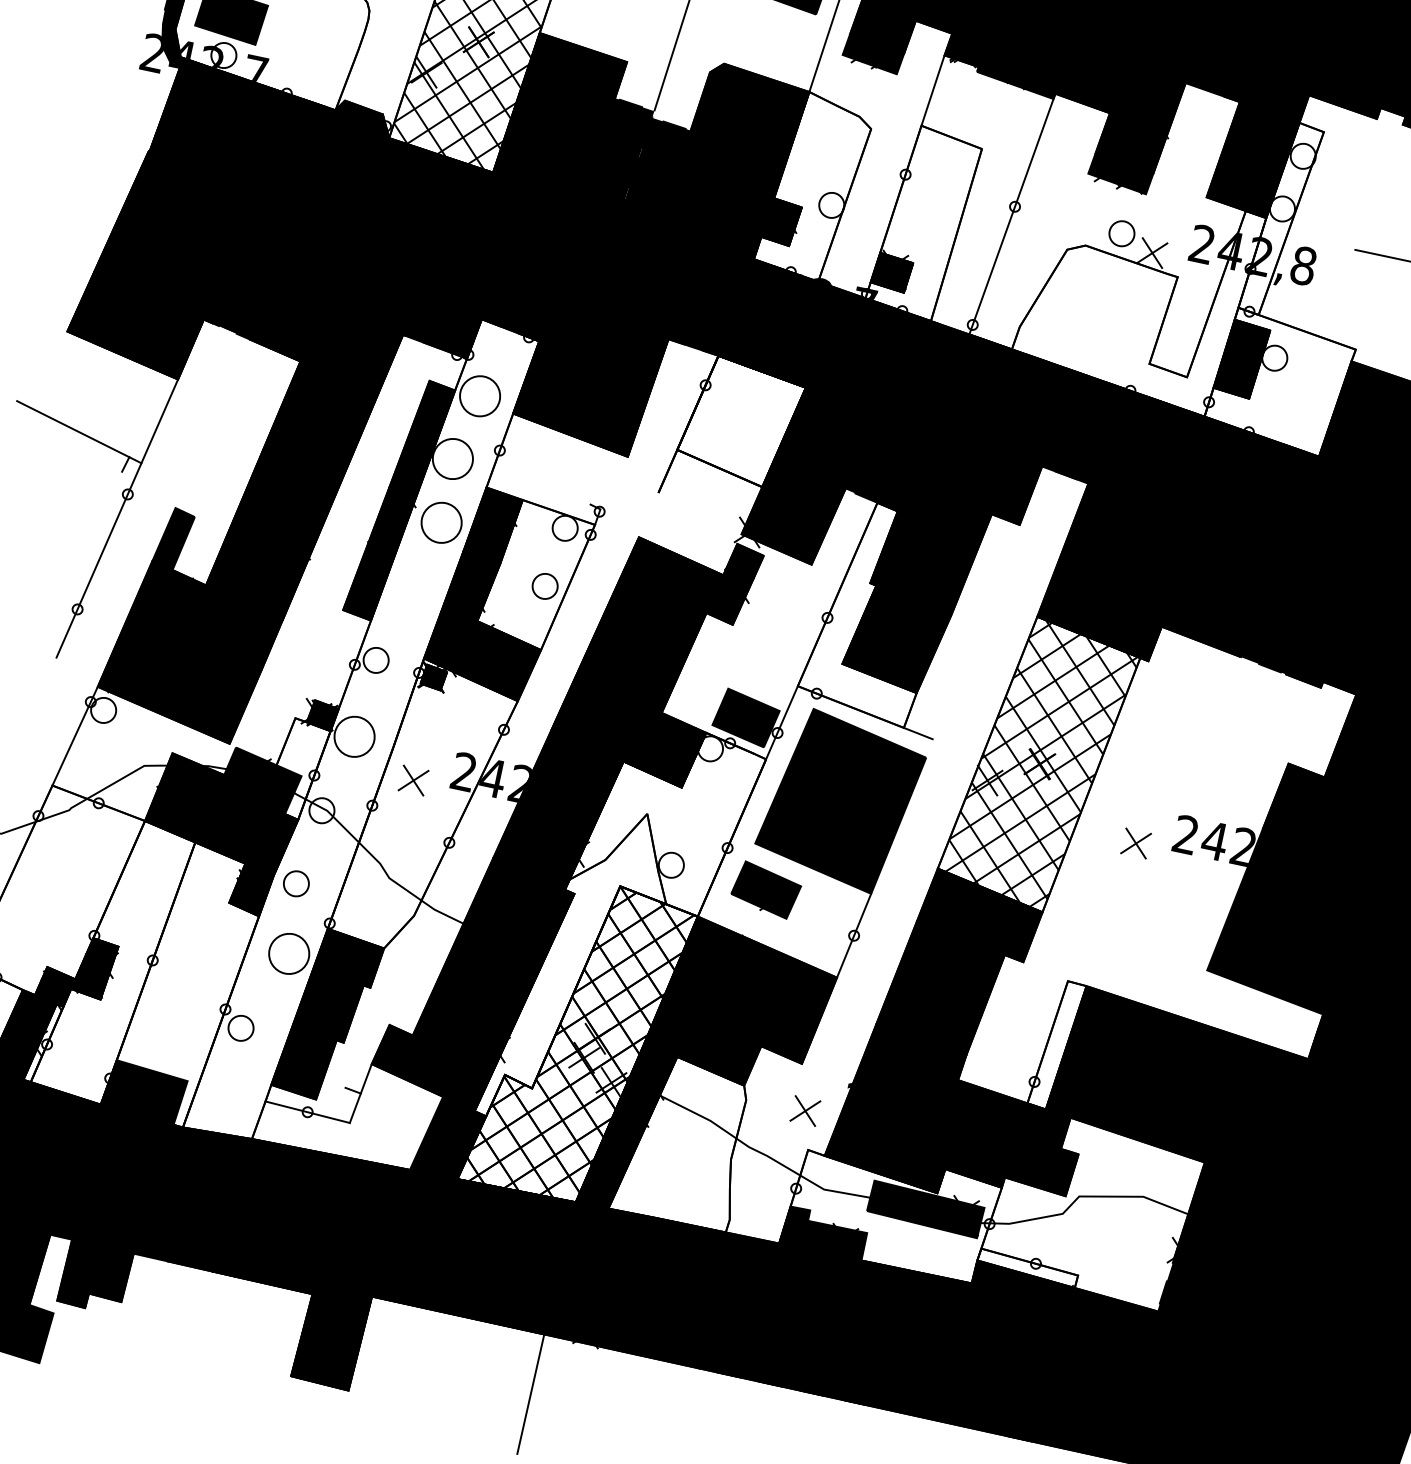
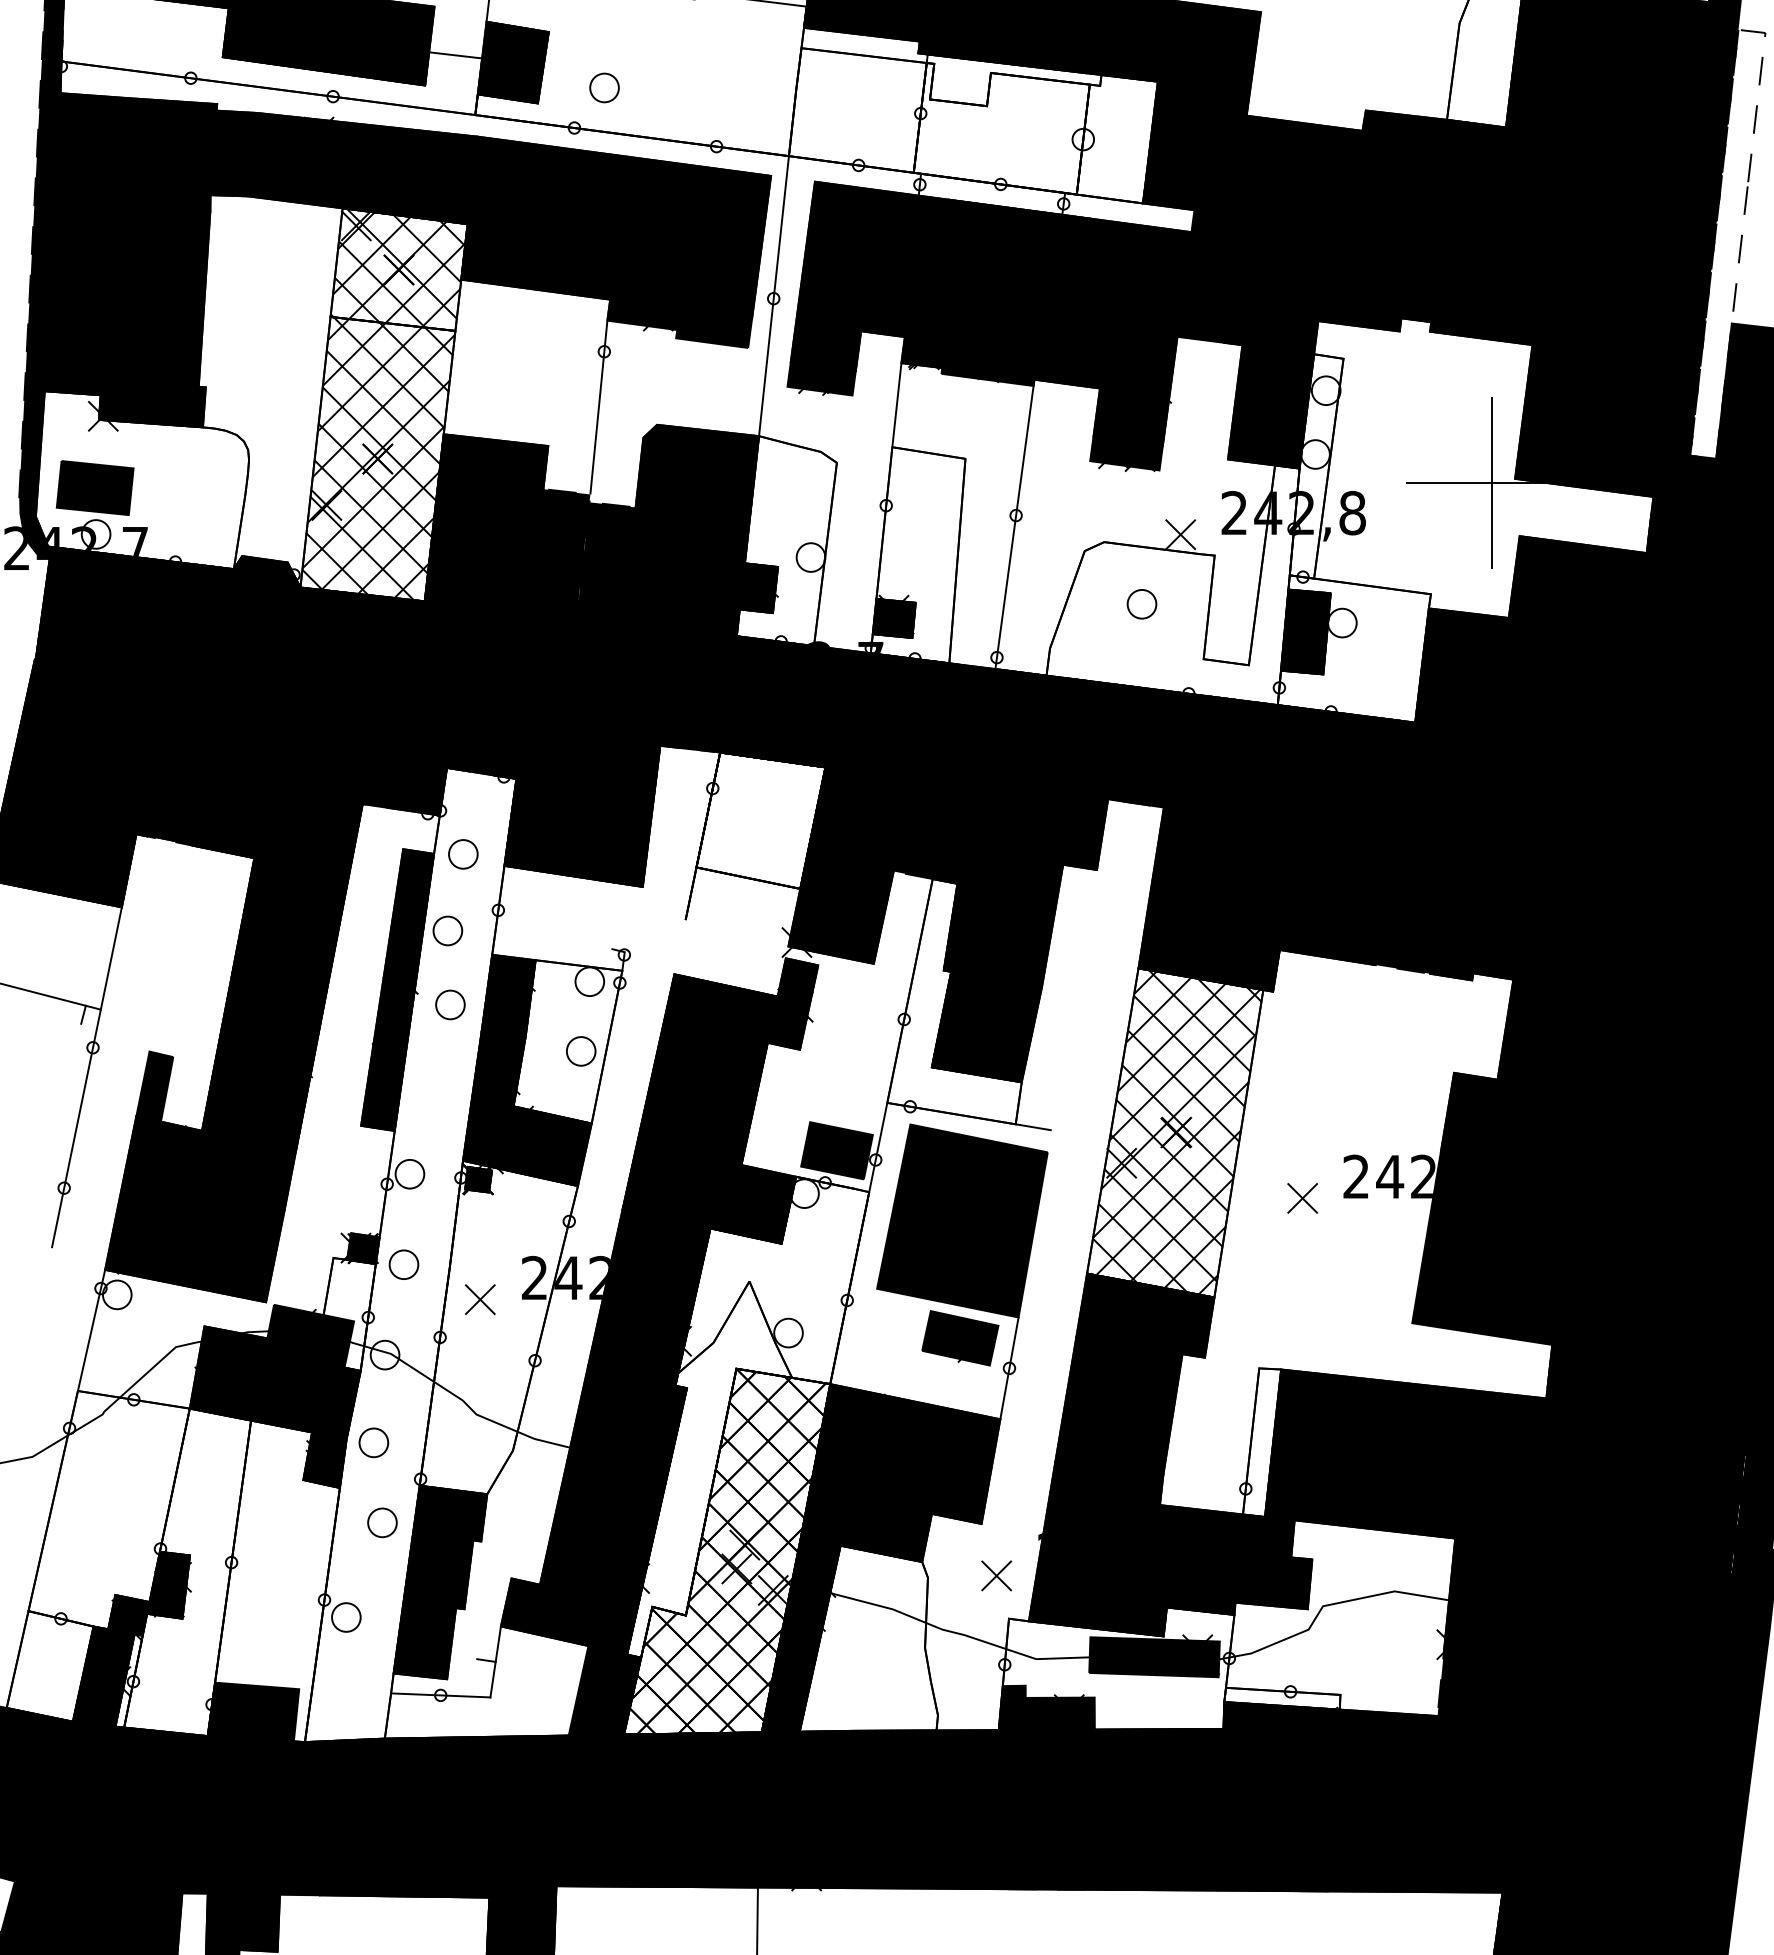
circle: (1121, 233) -> (1141, 604), moved
circle: (480, 396) -> (463, 854), size x0.62
circle: (452, 458) -> (447, 930), size x0.62
circle: (441, 522) -> (450, 1004), size x0.62
circle: (354, 736) -> (403, 1264), size x0.62
part: (766, 890) -> (960, 1338), moved
circle: (289, 953) -> (382, 1522), size x0.62

